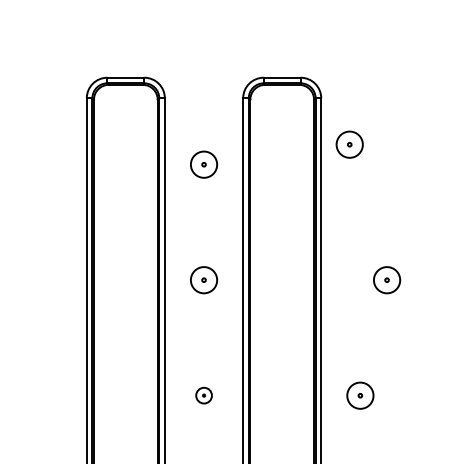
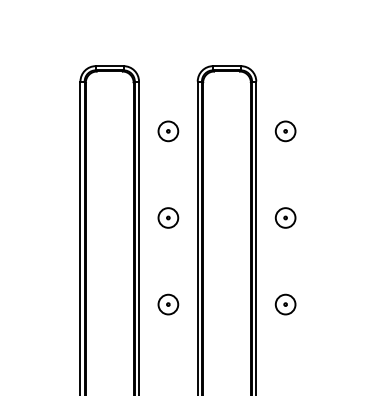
part: (349, 144) -> (285, 131), moved
part: (386, 279) -> (285, 217), moved
part: (204, 395) -> (168, 304), size x1.67

